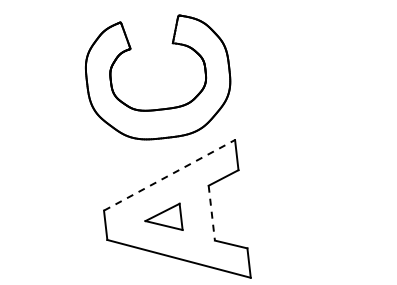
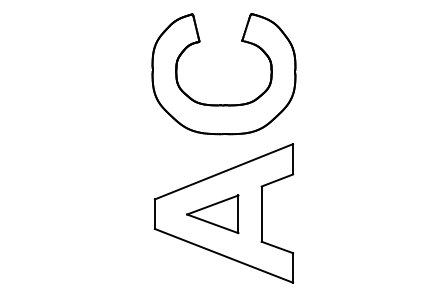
line: (170, 175) -> (224, 171), dashed -> solid
line: (211, 213) -> (261, 214), dashed -> solid
part: (162, 219) -> (212, 214), size x1.43

